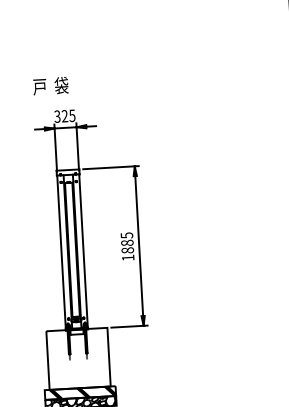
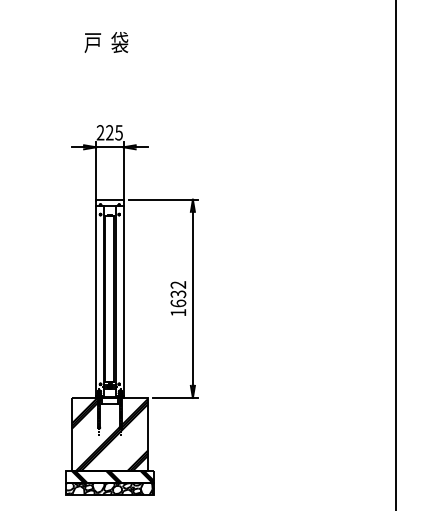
text: (50, 86) -> (106, 42), moved
text: (57, 116) -> (100, 132), 325 -> 225
text: (127, 243) -> (178, 294), 1885 -> 1632
hatch: (78, 358) -> (109, 433), added

